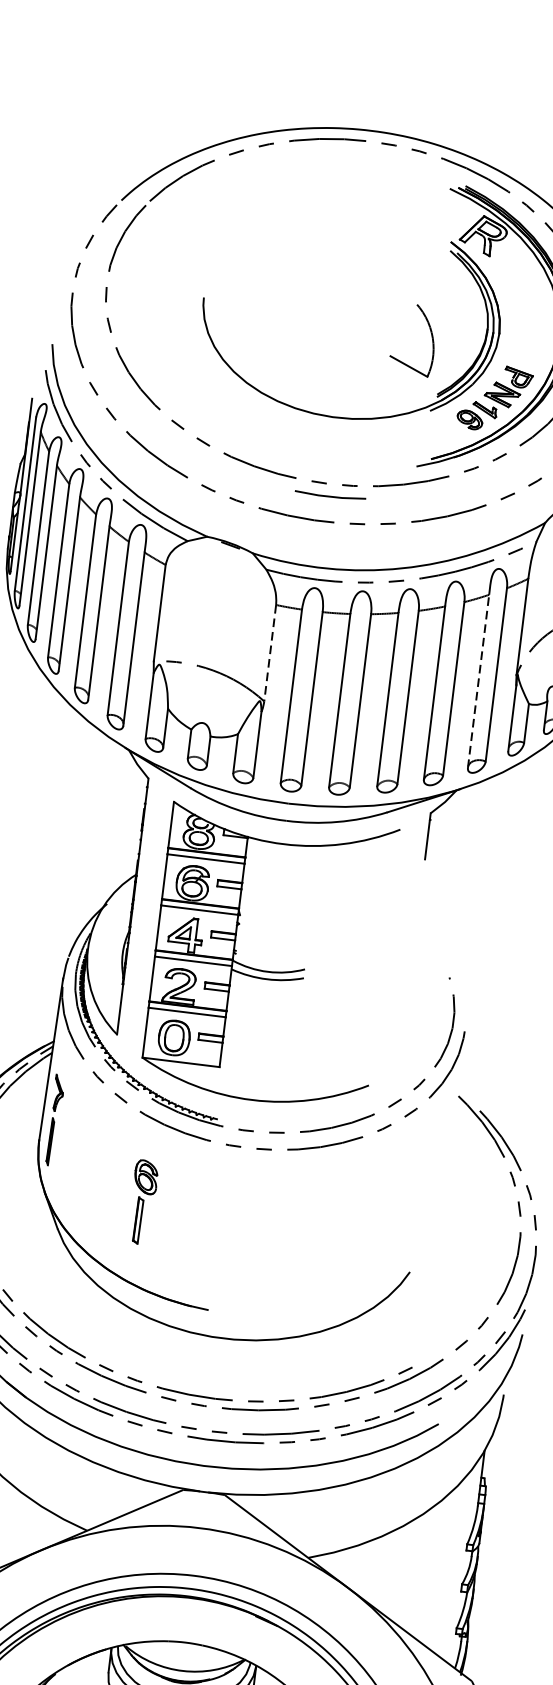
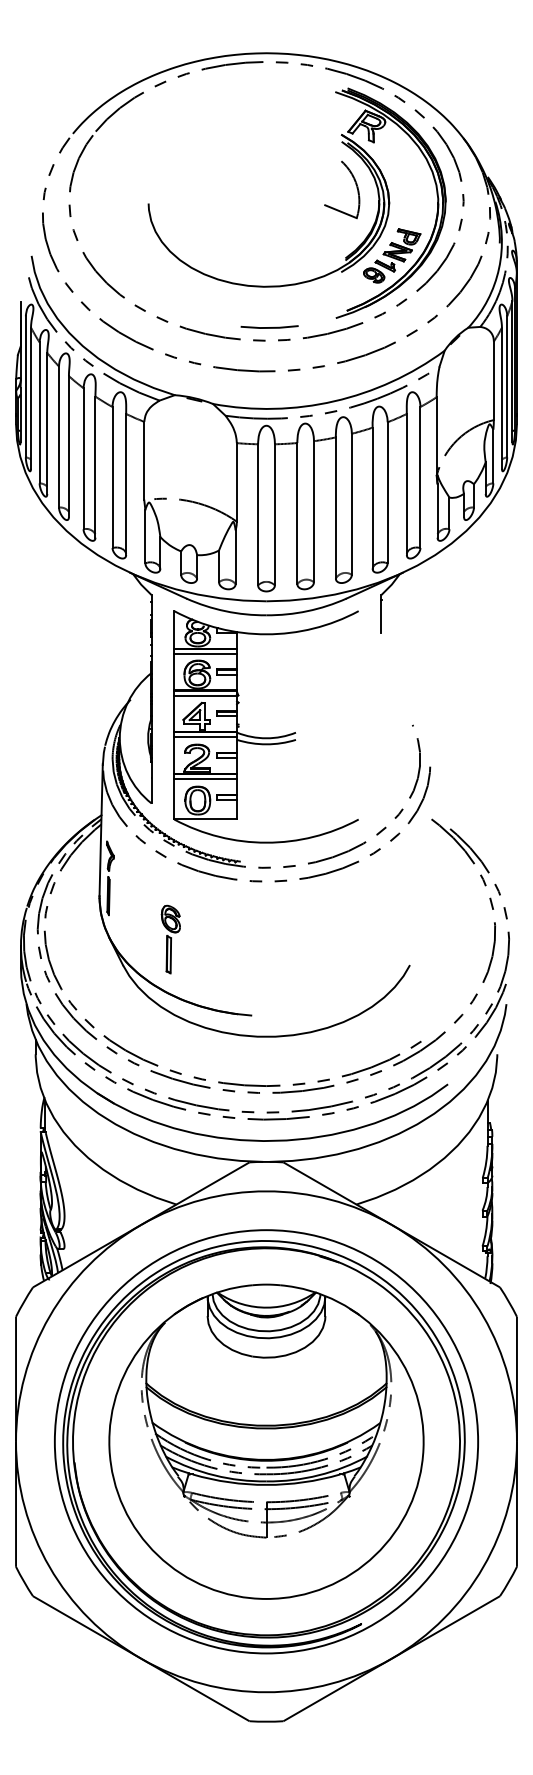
part: (430, 335) -> (355, 184), moved
line: (330, 496) -> (269, 327), moved
line: (269, 653) -> (236, 482), dashed -> solid
line: (478, 681) -> (406, 484), dashed -> solid
part: (142, 1202) -> (170, 939), moved

